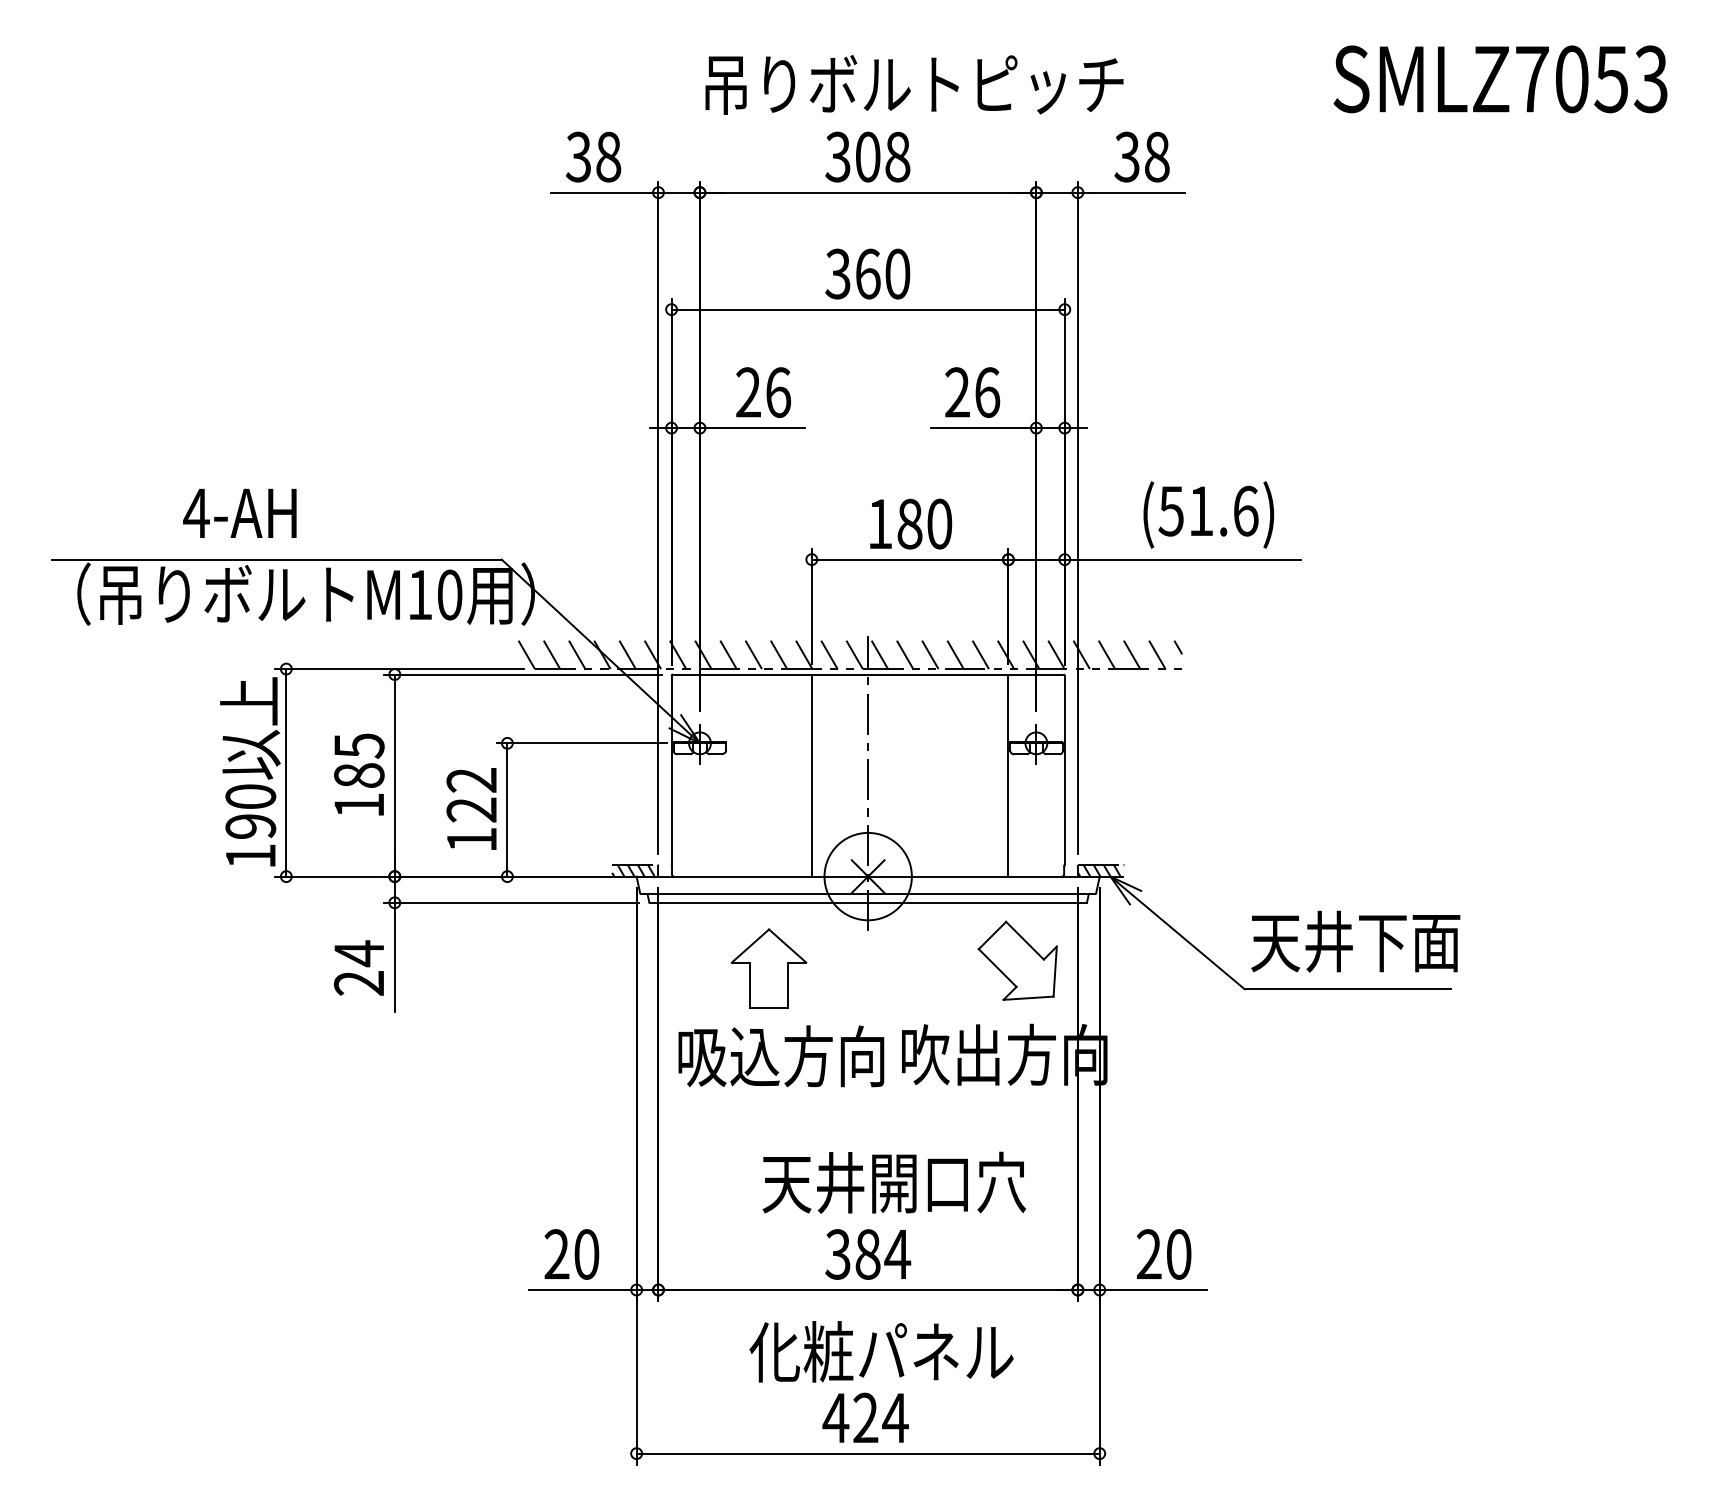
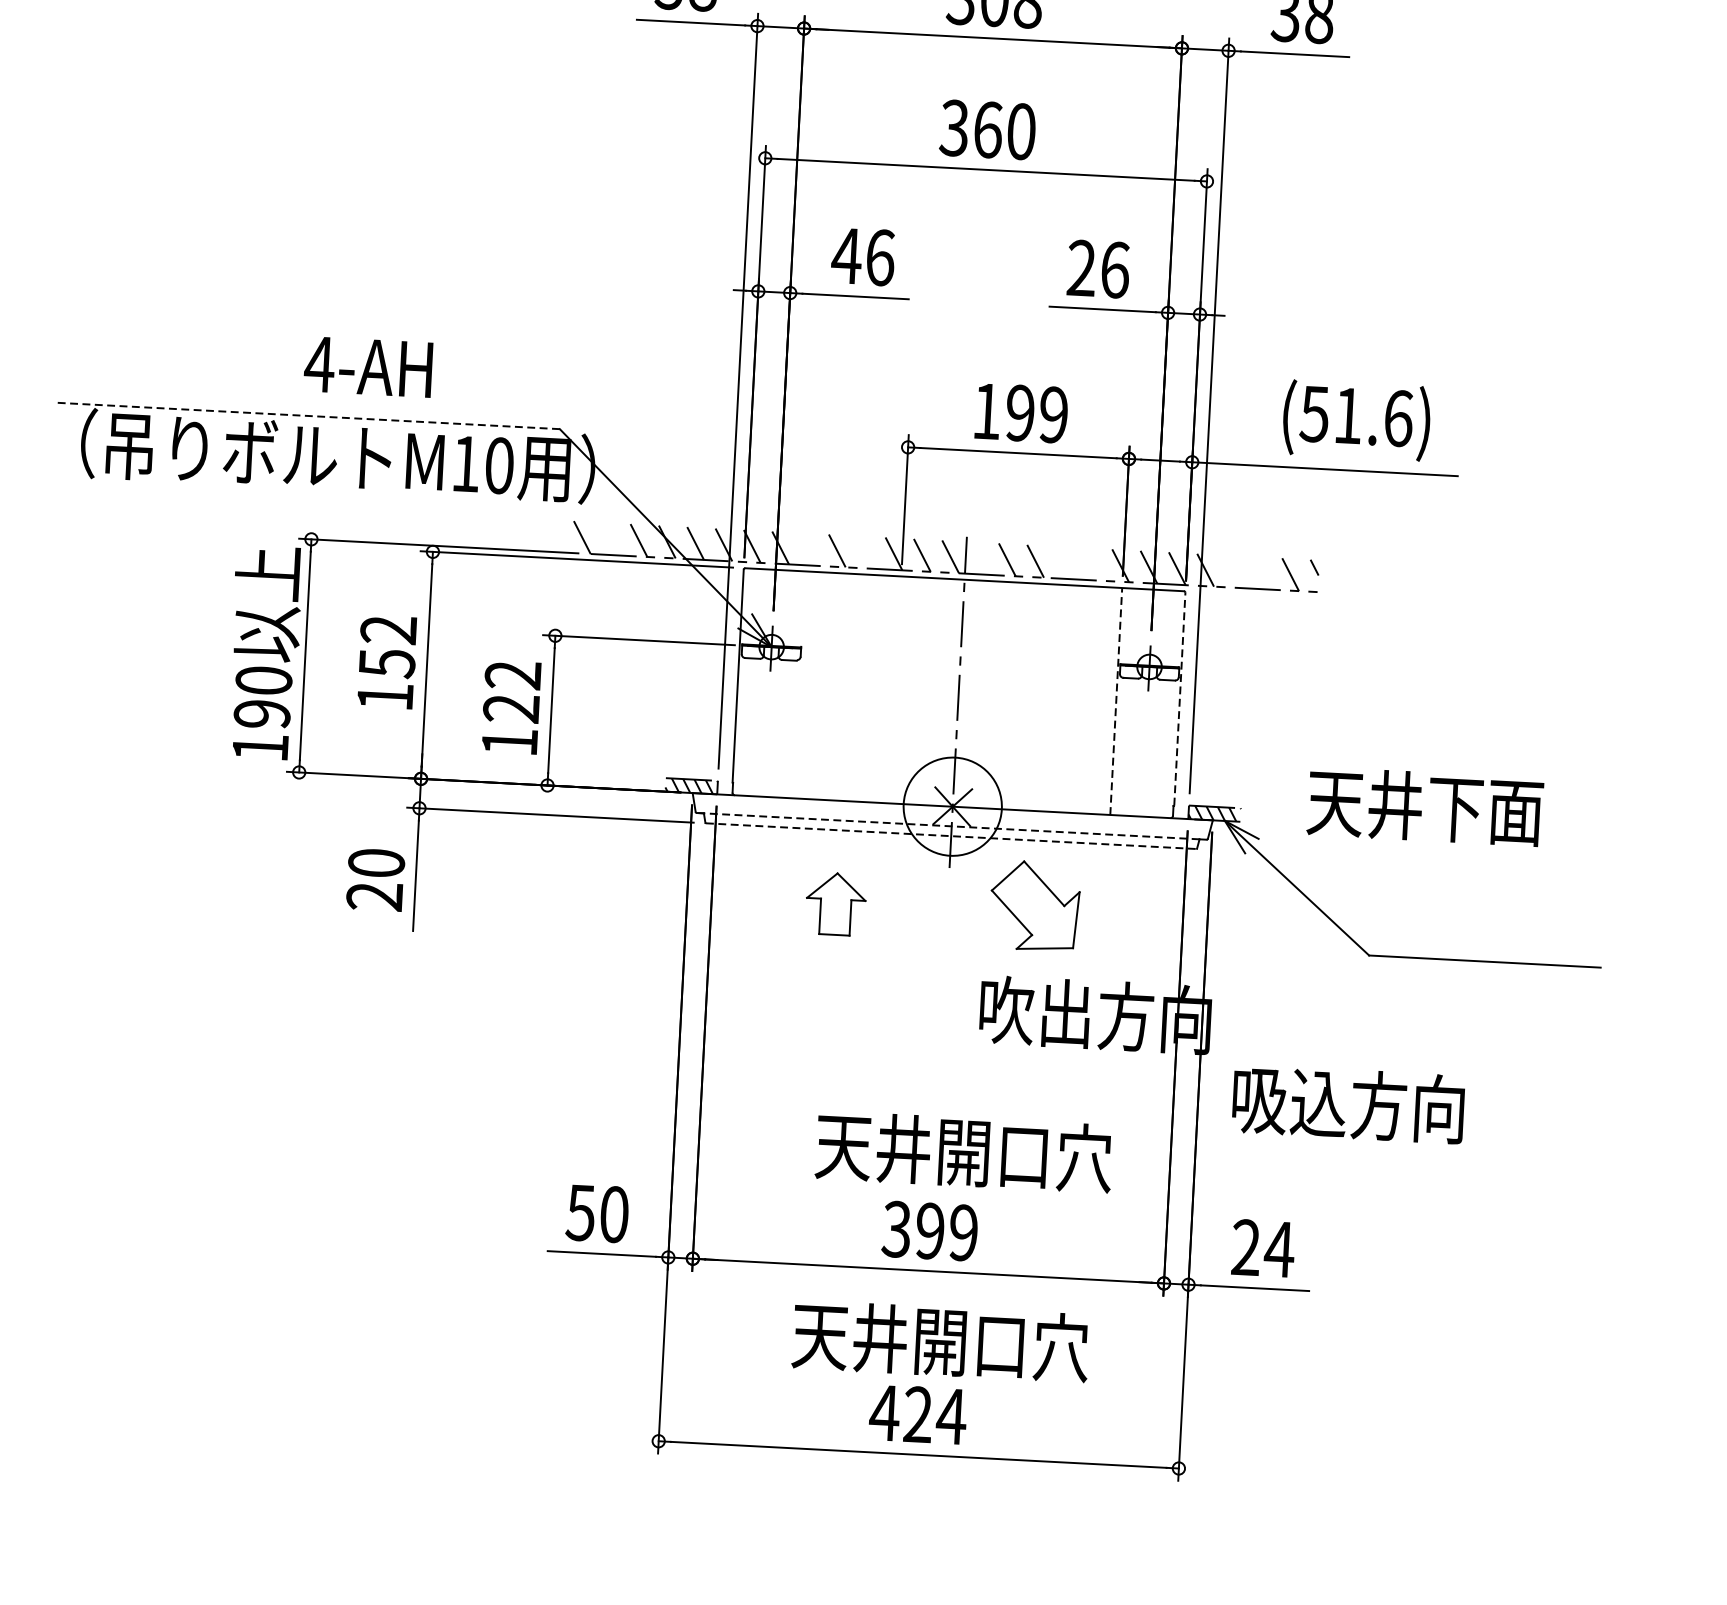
text: (748, 392) -> (846, 255), 26 -> 46
text: (239, 512) -> (368, 365), moved
text: (924, 523) -> (1036, 413), 180 -> 199
line: (276, 559) -> (306, 415), solid -> dashed
line: (551, 654) -> (610, 538), removed
line: (728, 654) -> (808, 549), removed
line: (778, 654) -> (865, 551), removed
line: (879, 654) -> (978, 557), removed
line: (955, 654) -> (1063, 562), removed
line: (980, 654) -> (1092, 563), removed
line: (1106, 654) -> (1233, 571), removed
line: (1131, 654) -> (1261, 572), removed
text: (358, 760) -> (387, 646), 185 -> 152
line: (1064, 770) -> (1179, 699), solid -> dashed
line: (811, 775) -> (895, 689), removed
line: (1008, 775) -> (1116, 701), solid -> dashed
line: (865, 894) -> (948, 826), solid -> dashed
line: (868, 902) -> (951, 835), solid -> dashed
text: (1355, 941) -> (1425, 806), moved
text: (358, 953) -> (375, 863), 24 -> 20
part: (1017, 960) -> (1034, 905), moved
part: (768, 968) -> (835, 904), size x0.7
text: (781, 1056) -> (1348, 1104), moved
text: (556, 1254) -> (580, 1212), 20 -> 50
text: (883, 1254) -> (947, 1232), 384 -> 399
text: (1178, 1254) -> (1279, 1249), 20 -> 24
text: (881, 1352) -> (939, 1342), 化粧パネル -> 天井開口穴

